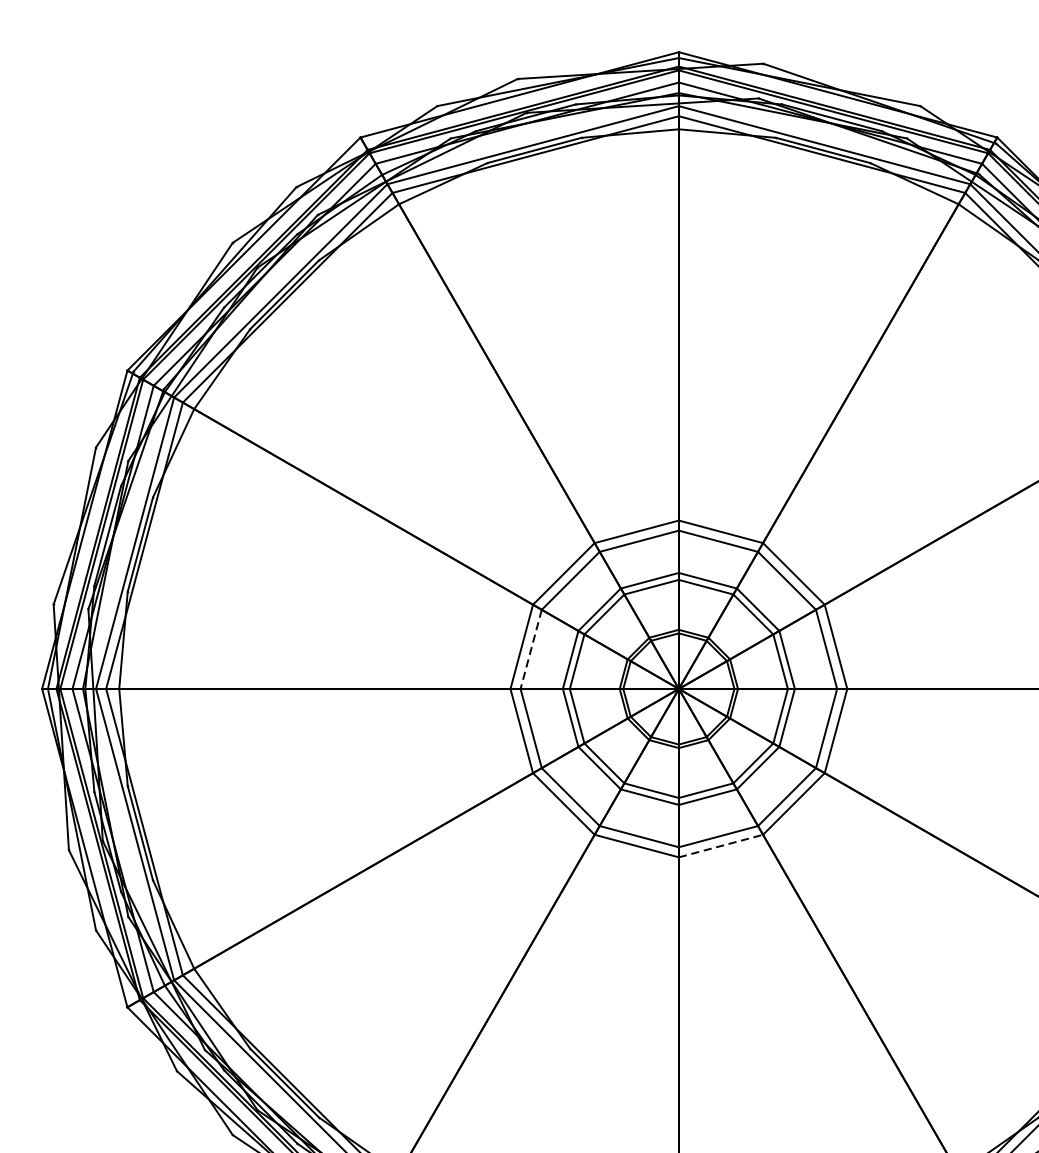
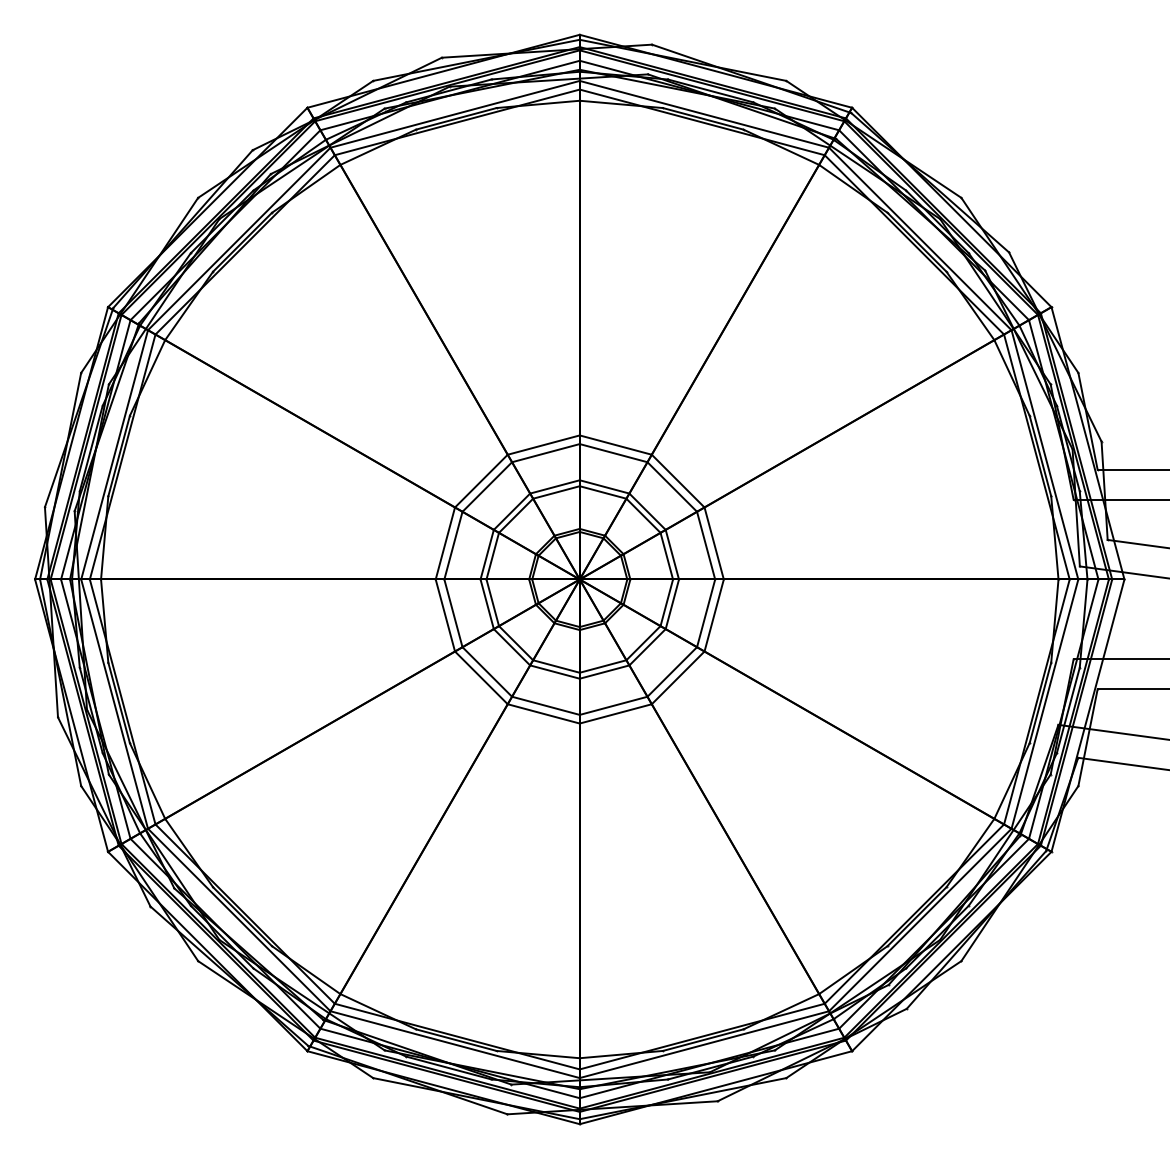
line: (531, 650) -> (453, 546), dashed -> solid
line: (721, 845) -> (616, 713), dashed -> solid

